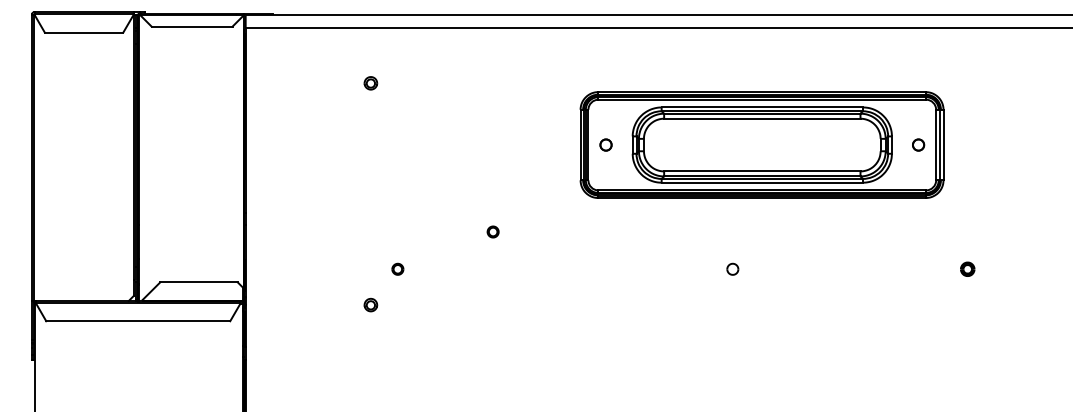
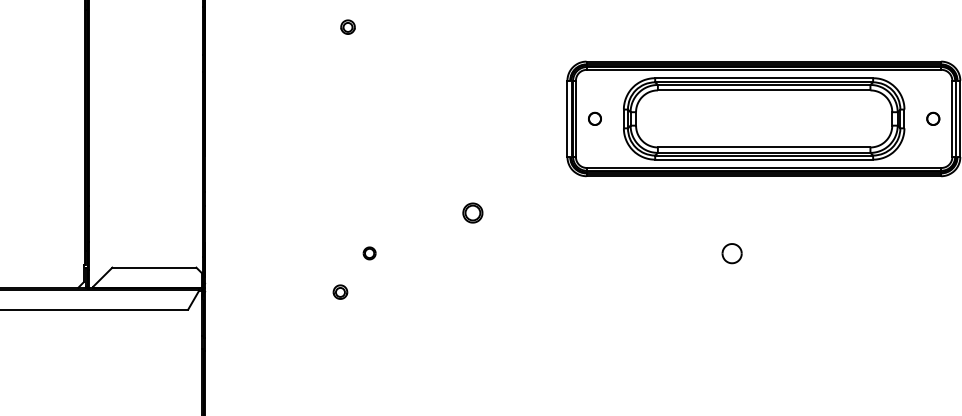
part: (370, 83) -> (347, 27), moved
part: (492, 231) -> (472, 212), size x1.6
part: (732, 268) -> (731, 252), size x1.6

